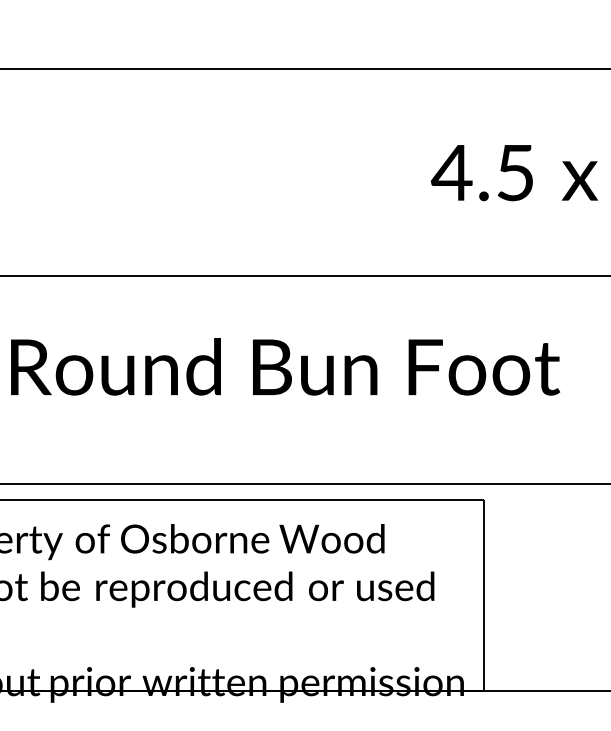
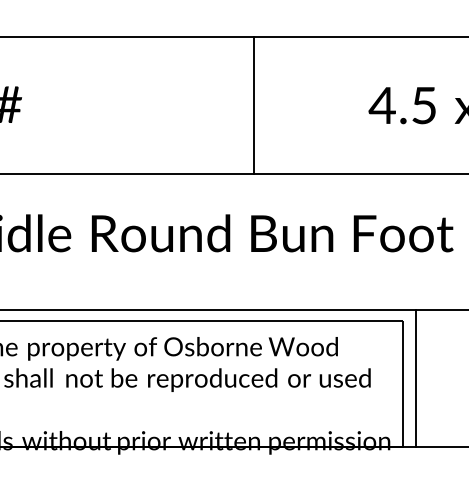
line: (257, 171) -> (254, 104), added
line: (503, 587) -> (416, 378), added

